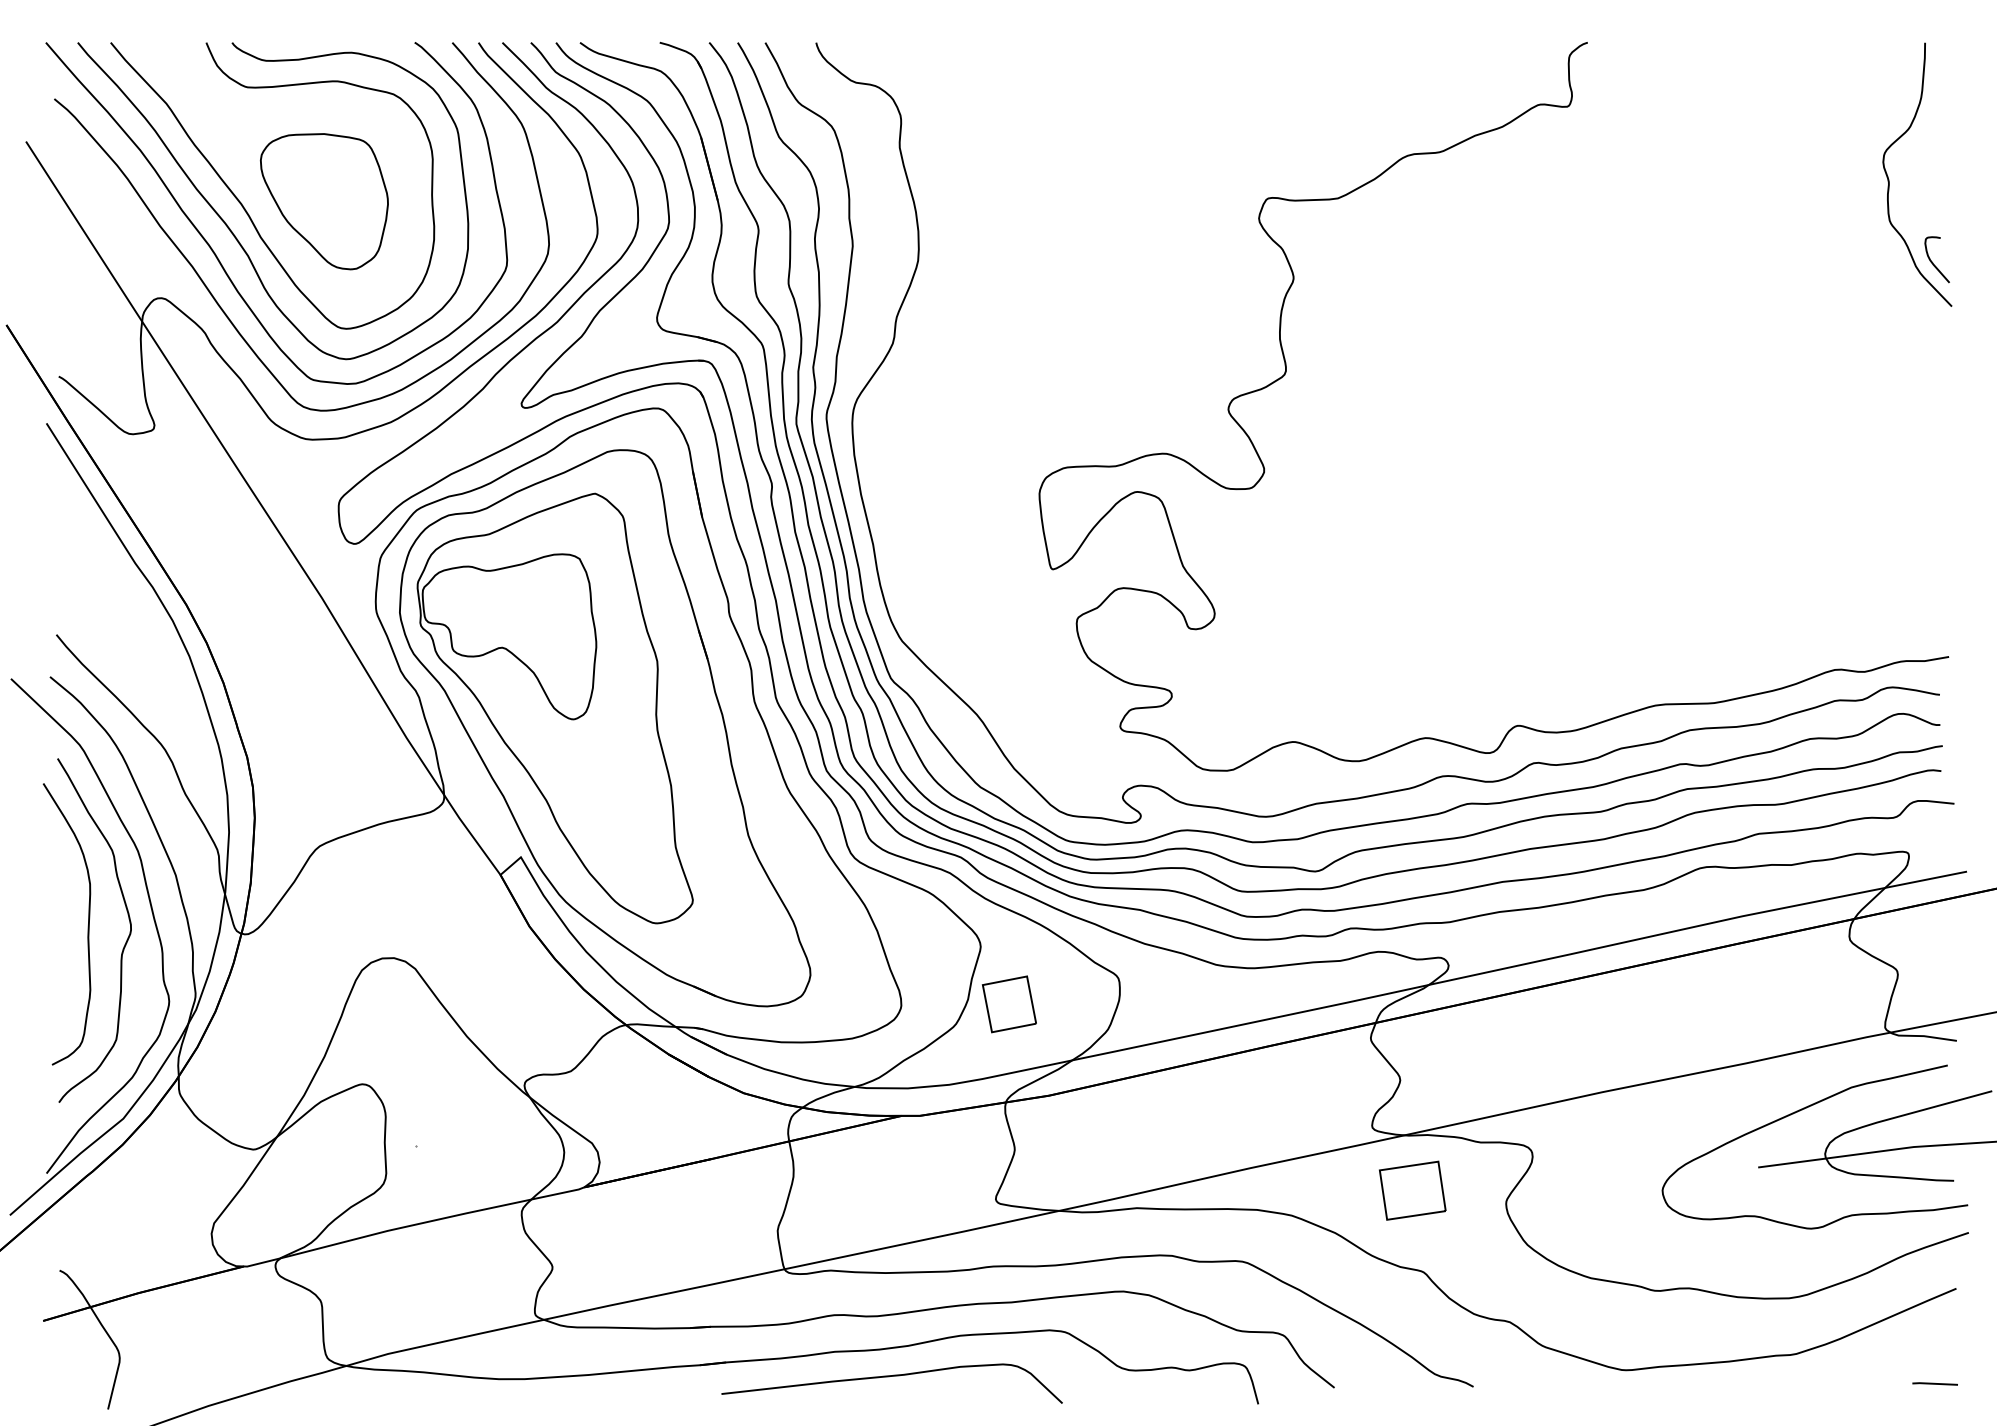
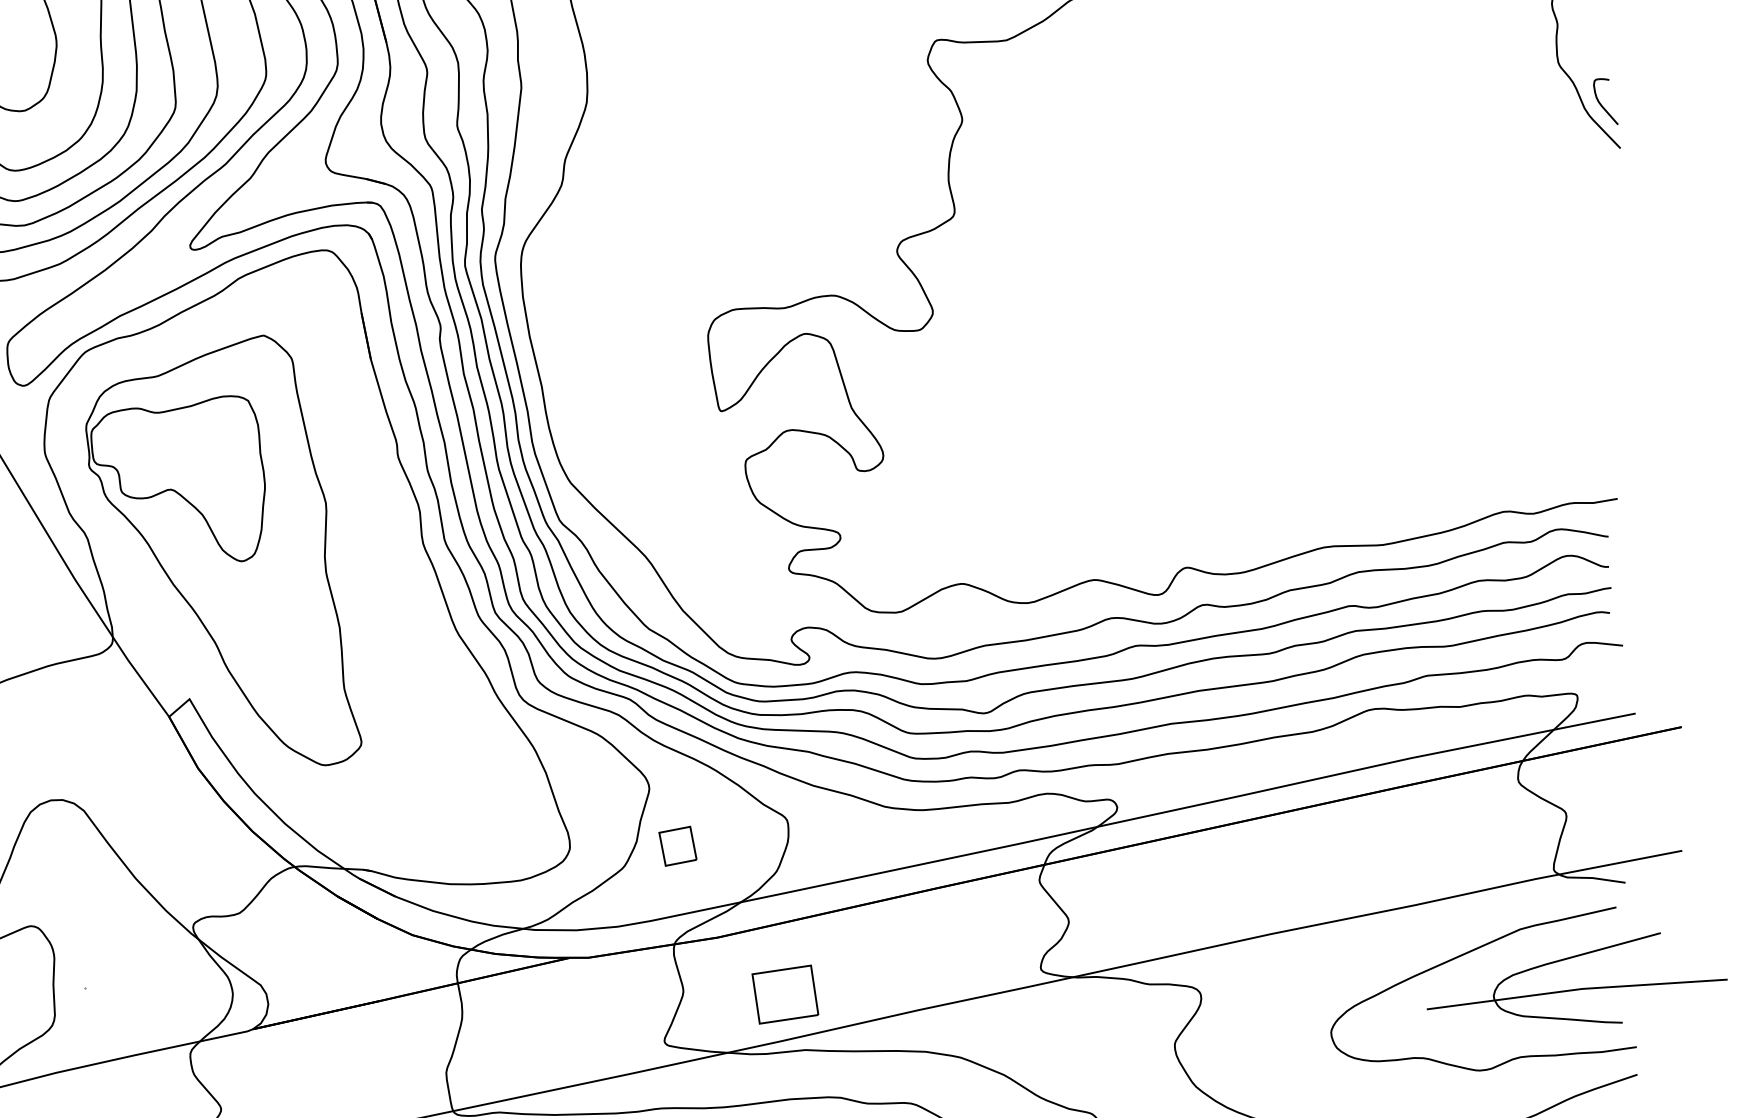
part: (605, 728) -> (274, 570), removed
part: (1008, 1004) -> (677, 846), size x0.7
part: (1412, 1190) -> (785, 994), moved

